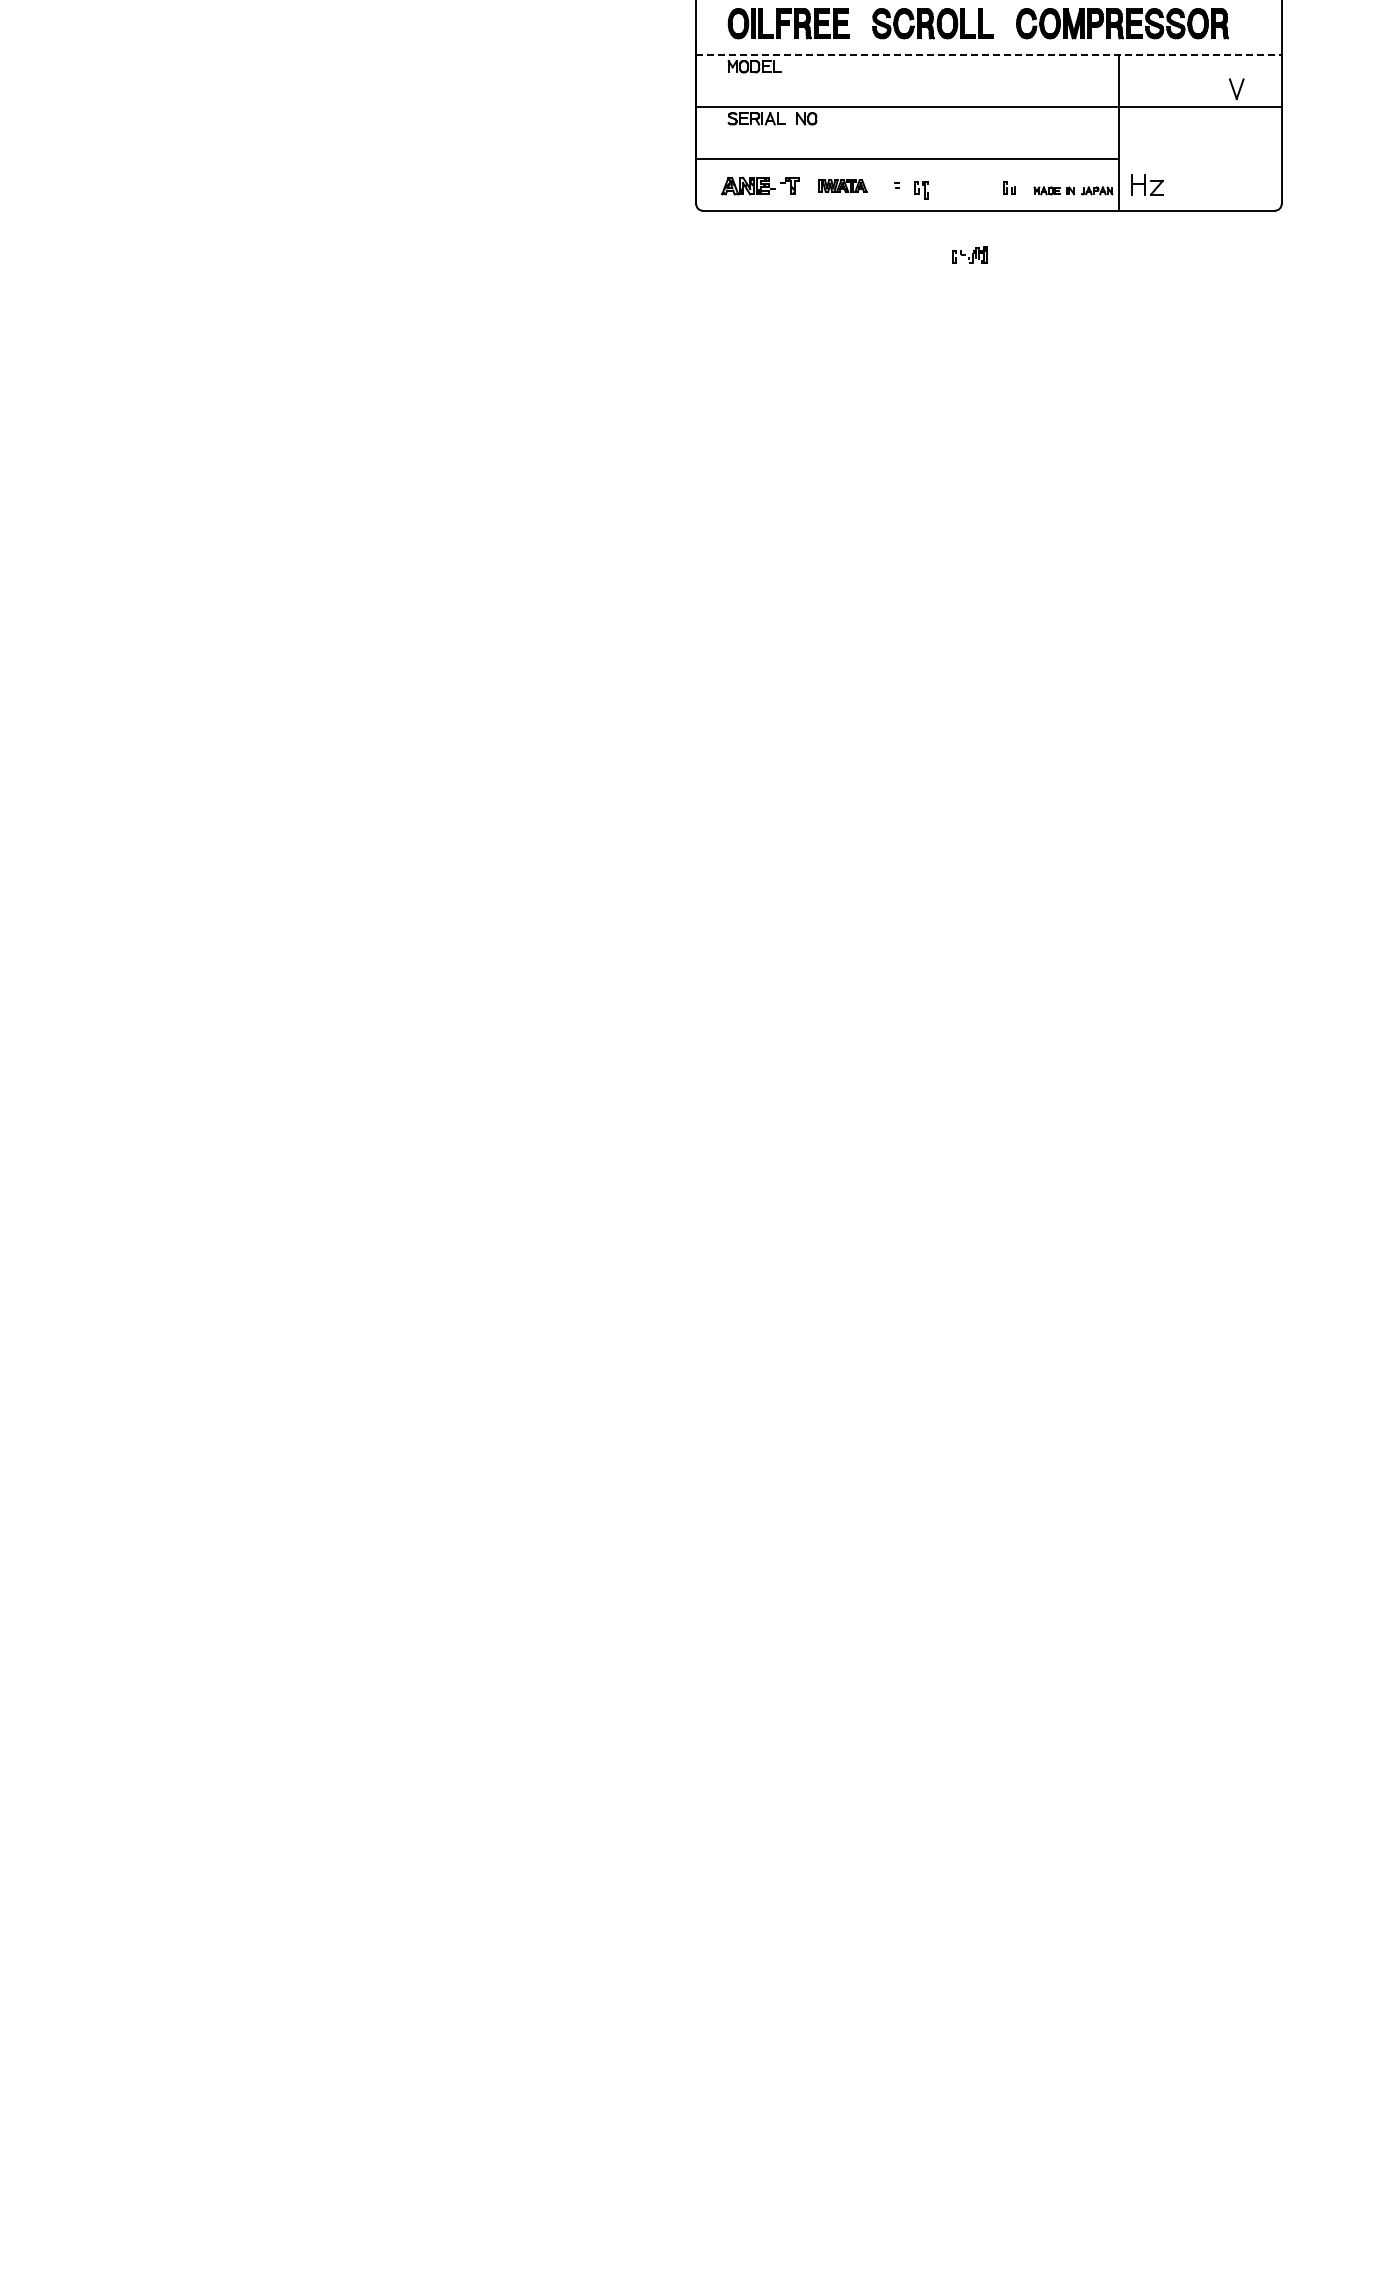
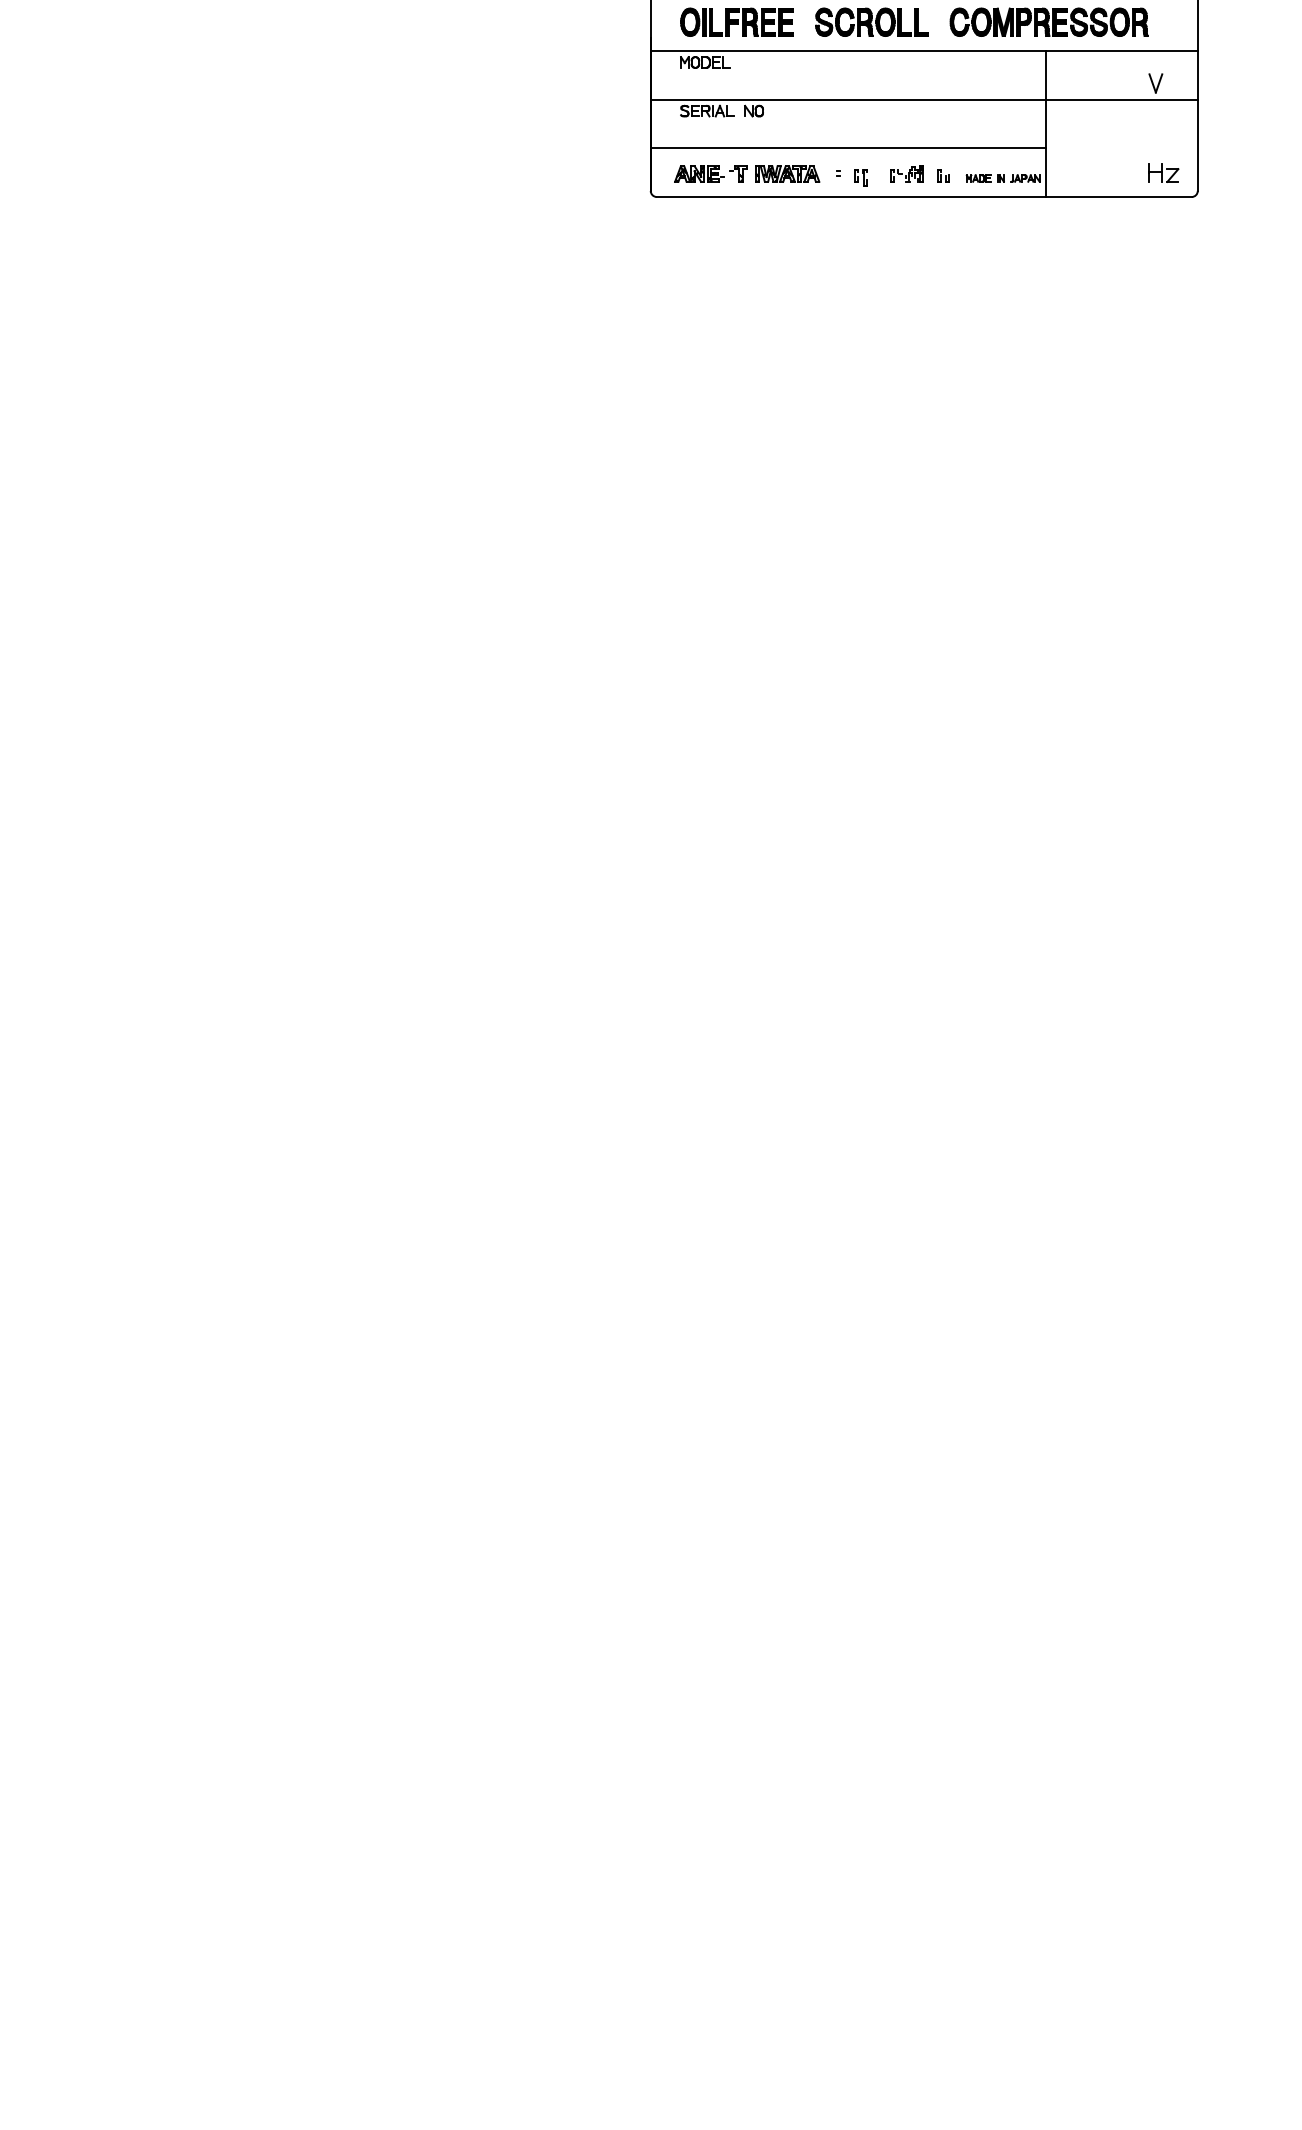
line: (988, 54) -> (923, 51), dashed -> solid
part: (1147, 184) -> (1164, 172), moved
part: (842, 185) -> (787, 173), size x1.43
part: (969, 254) -> (906, 173), moved

